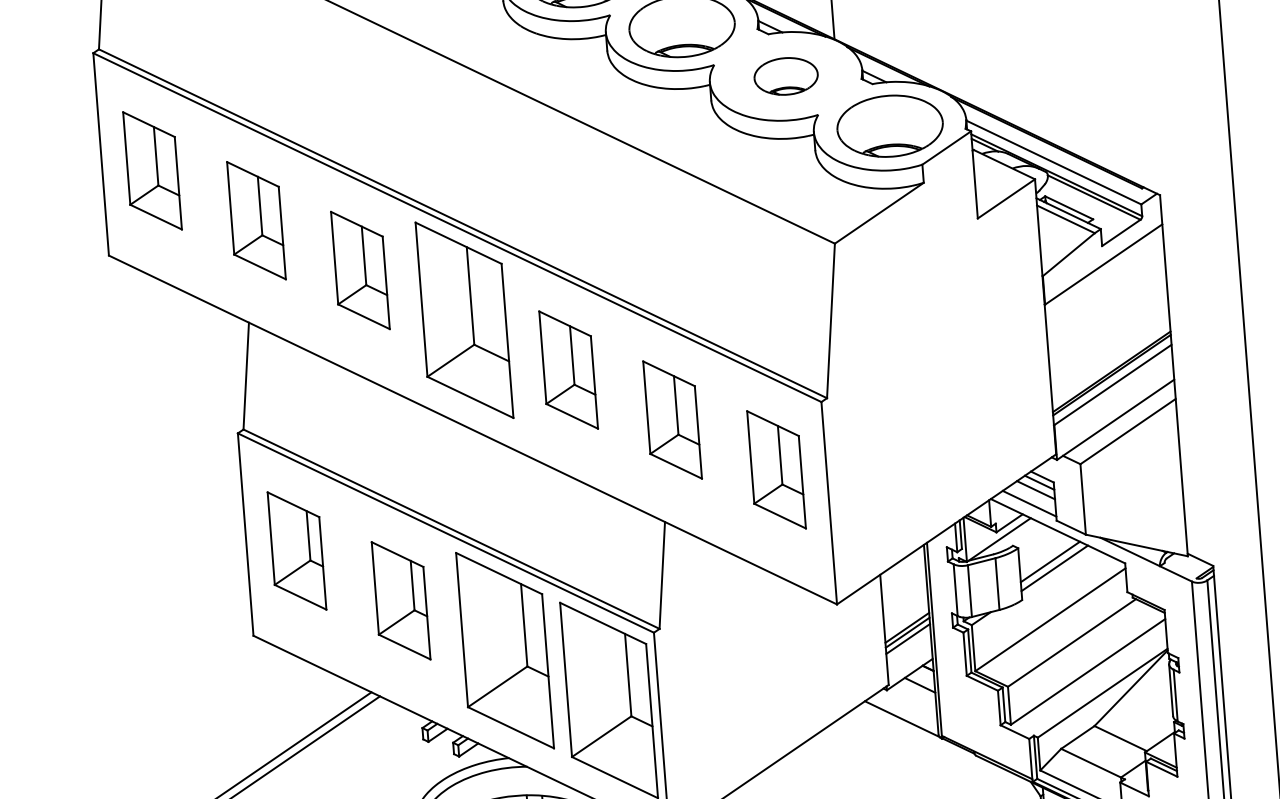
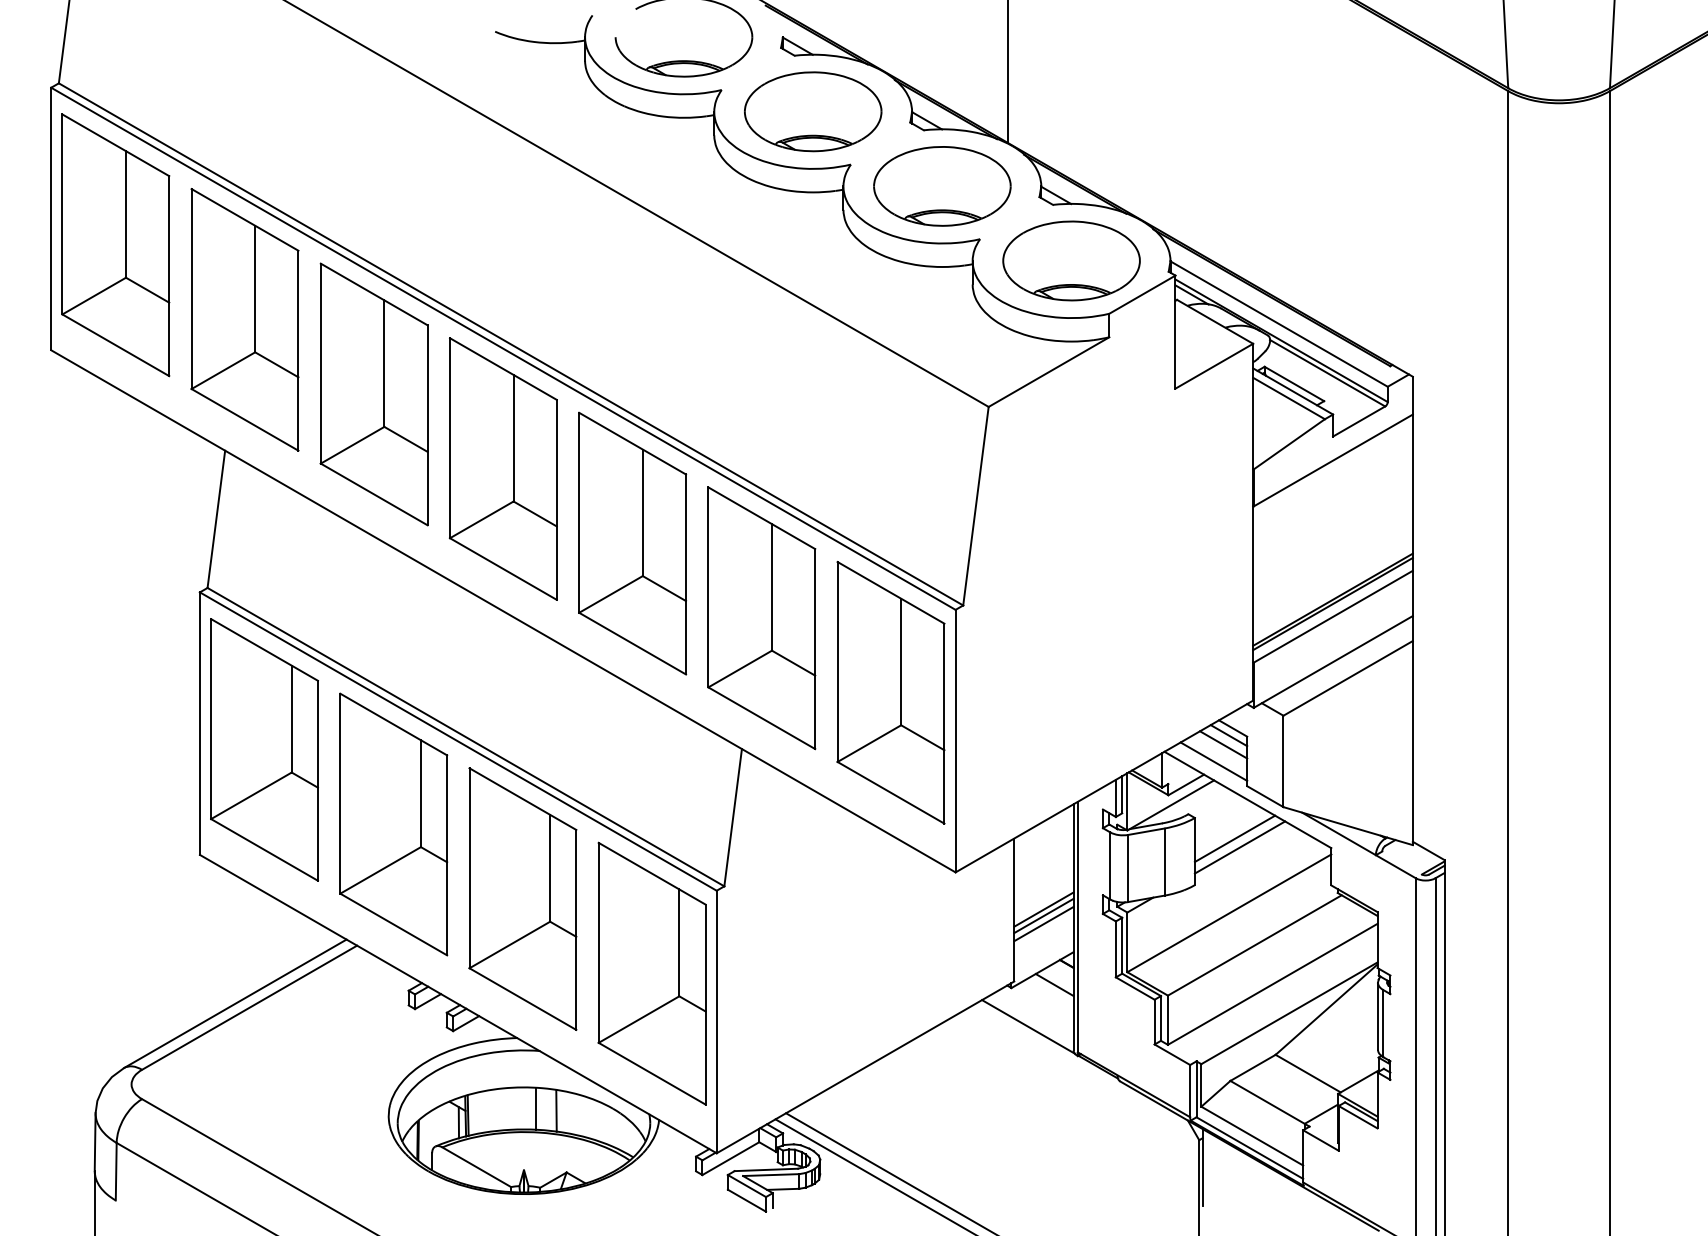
part: (786, 76) -> (942, 186), size x1.67
part: (152, 171) -> (115, 245), size x1.67
part: (256, 220) -> (244, 319), size x1.67
part: (359, 270) -> (373, 394), size x1.67
part: (568, 370) -> (632, 543), size x1.67
part: (672, 420) -> (761, 618), size x1.67
part: (776, 469) -> (890, 692), size x1.67
part: (297, 550) -> (264, 749), size x1.67
part: (400, 600) -> (393, 824), size x1.67

